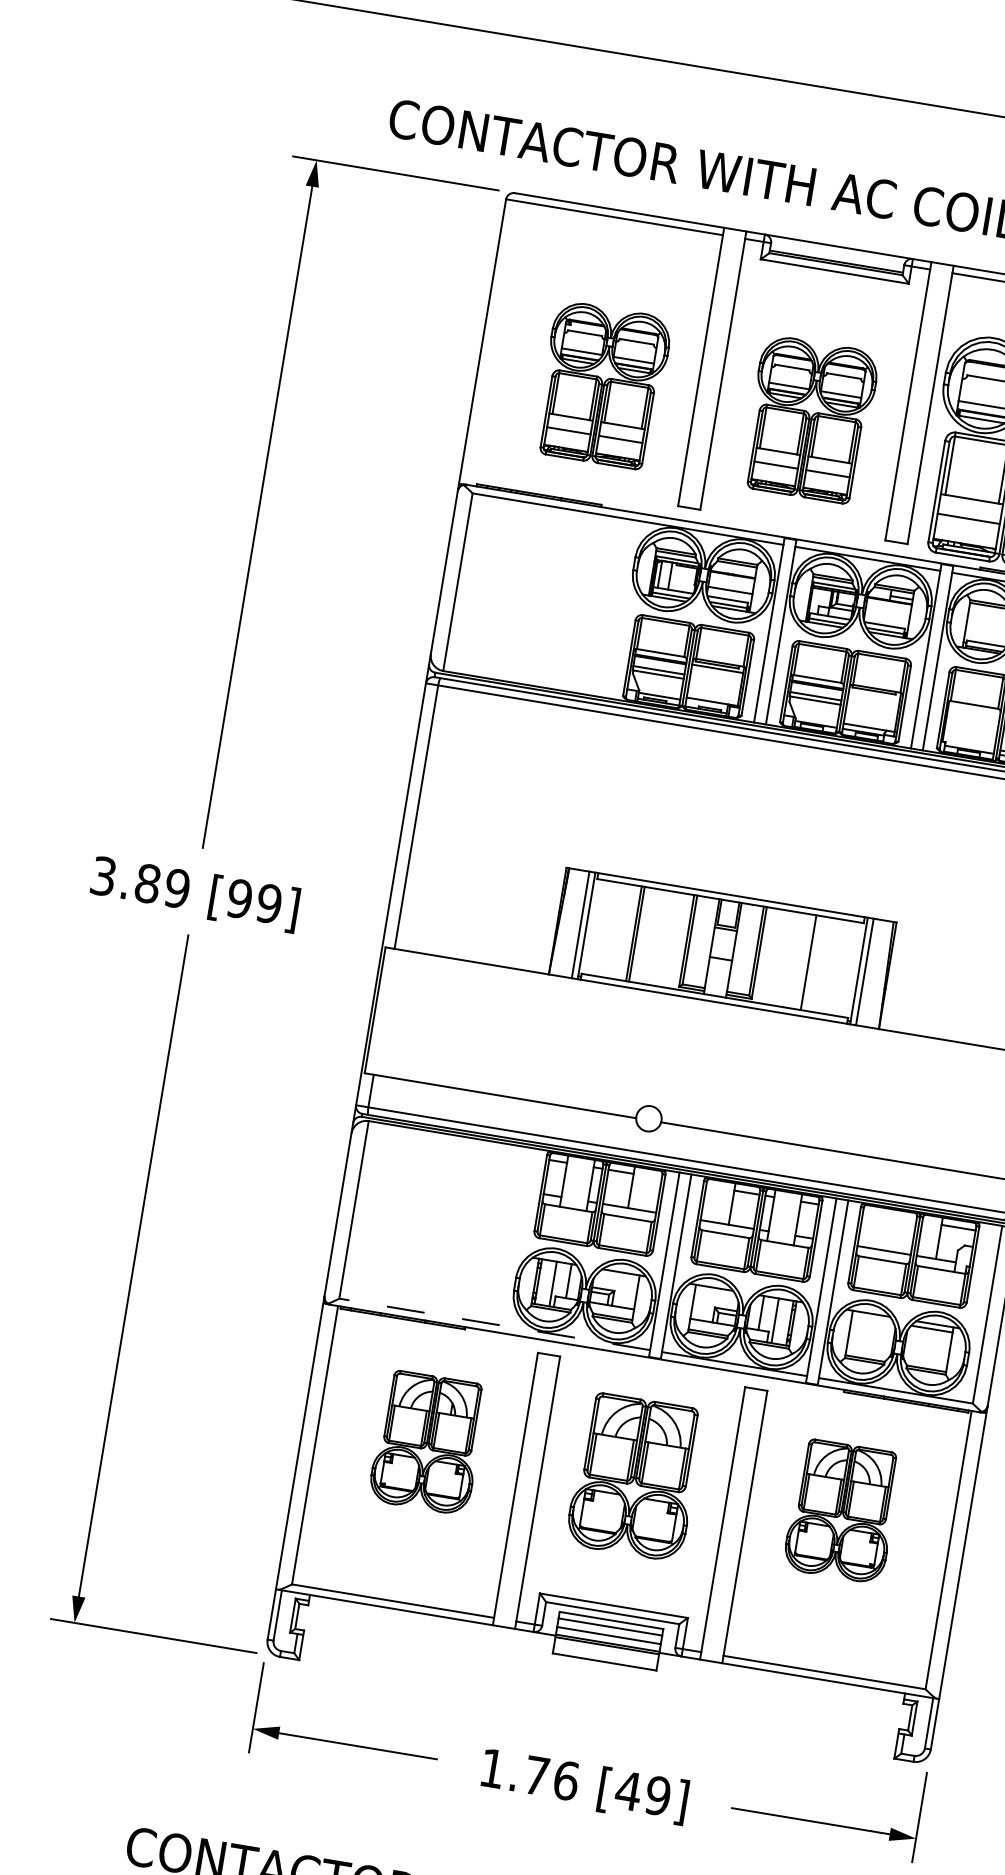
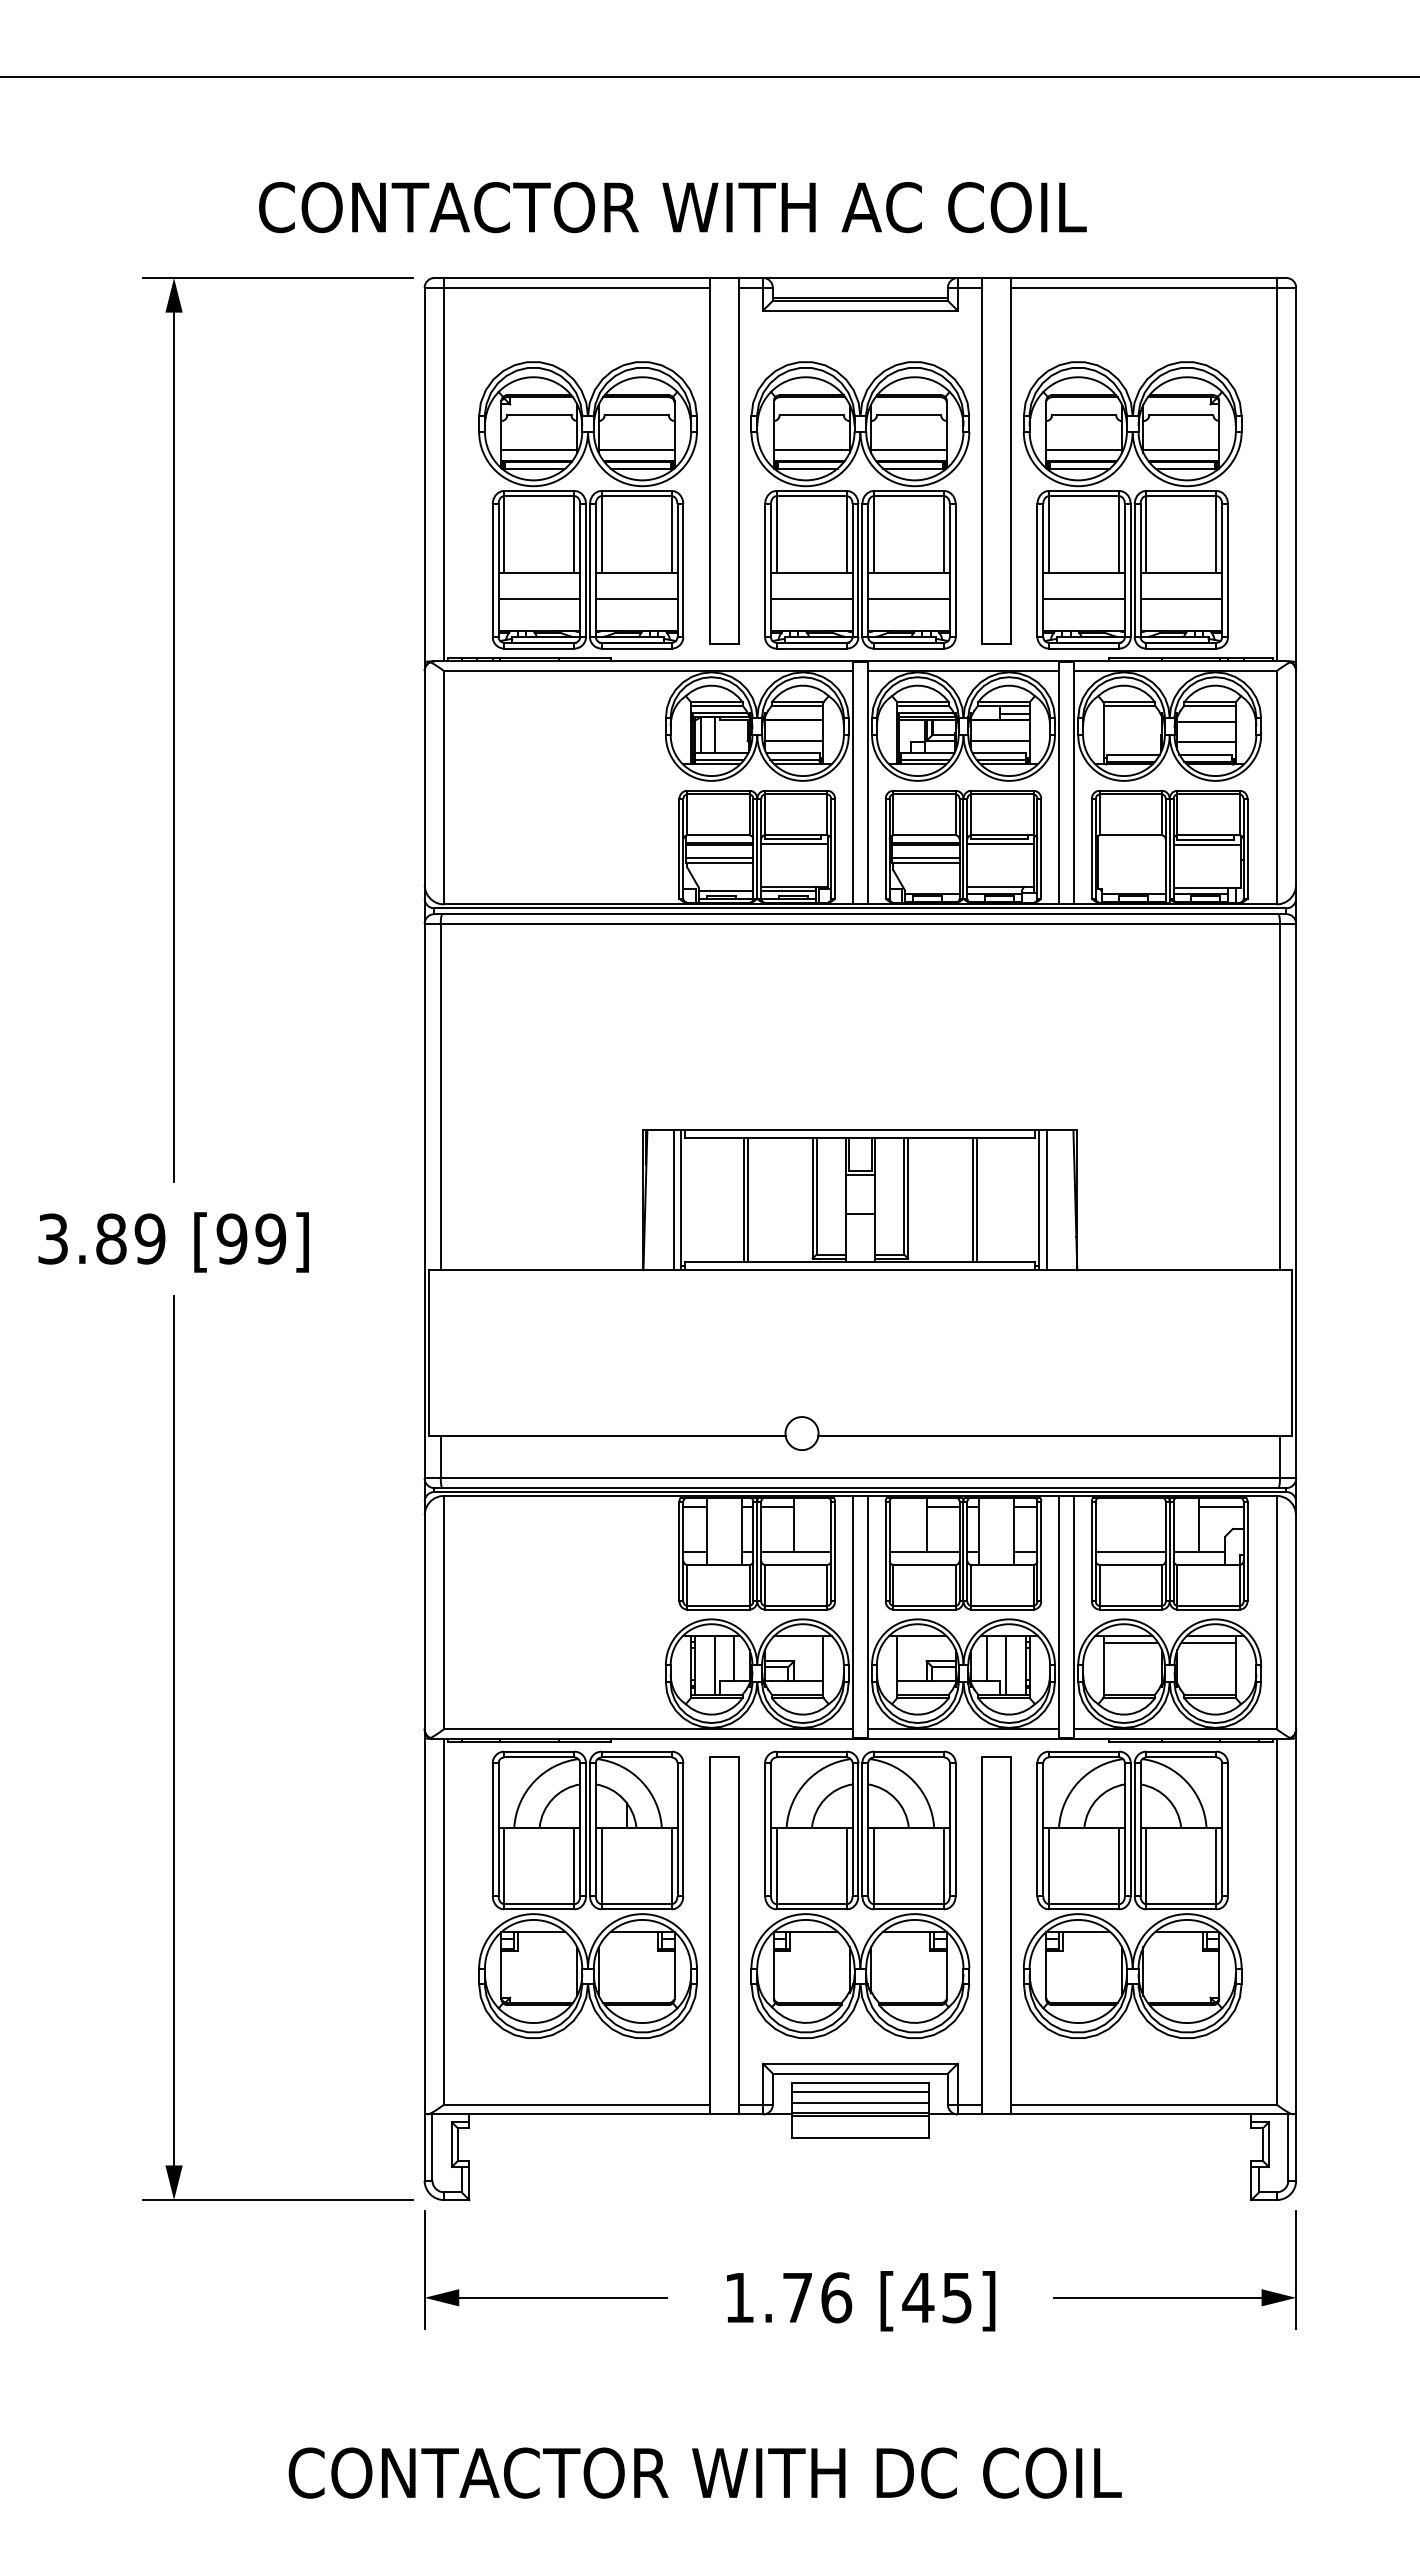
line: (498, 340) -> (444, 469), added
part: (602, 385) -> (587, 505), size x1.43
part: (810, 419) -> (860, 505), size x1.43
line: (887, 616) -> (1000, 740), added
line: (874, 694) -> (1000, 843), added
line: (707, 703) -> (788, 890), added
line: (811, 962) -> (977, 1199), added
line: (872, 1319) -> (1130, 1642), added
line: (494, 1324) -> (647, 1729), dashed -> solid
part: (427, 1442) -> (587, 1894), size x1.67
part: (635, 1476) -> (860, 1894), size x1.43
part: (842, 1511) -> (1132, 1894), size x1.67
text: (657, 1795) -> (956, 2297), [49] -> [45]

